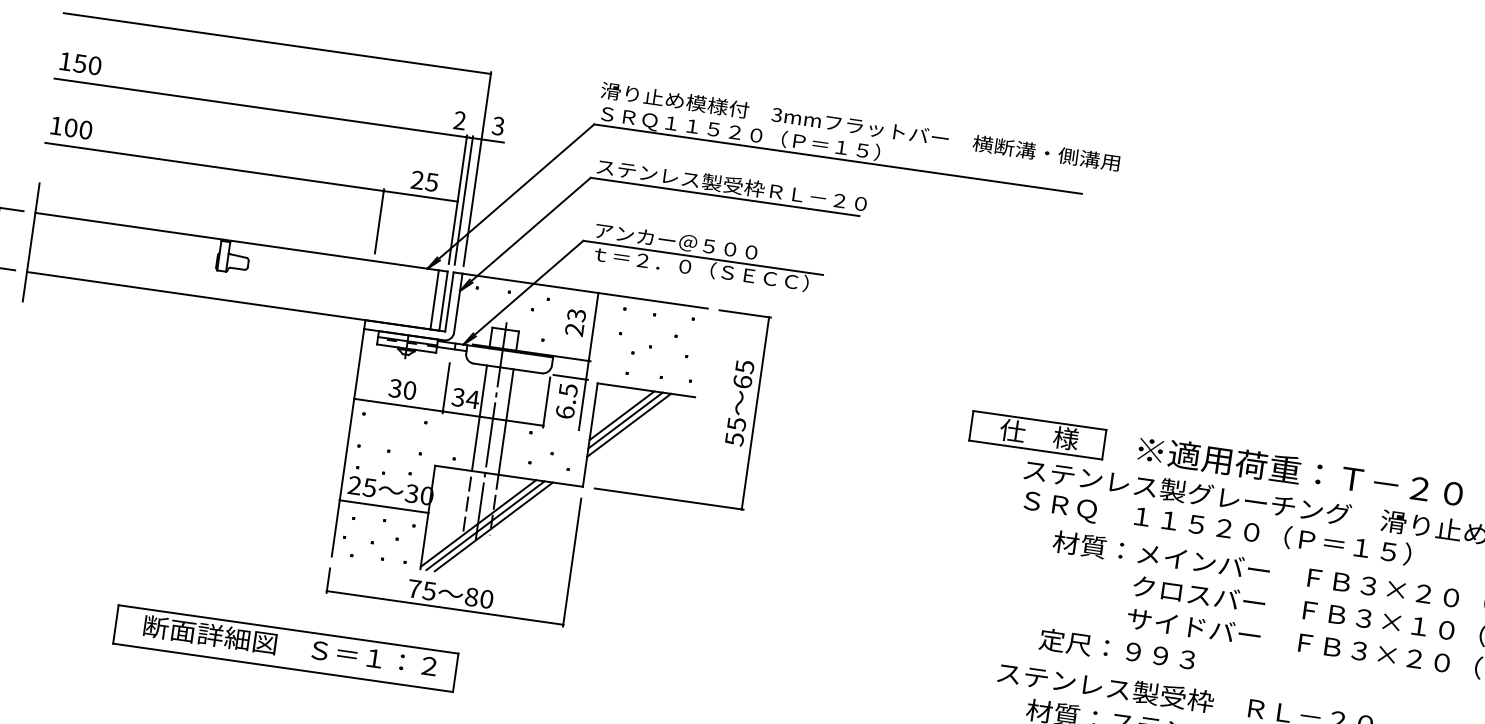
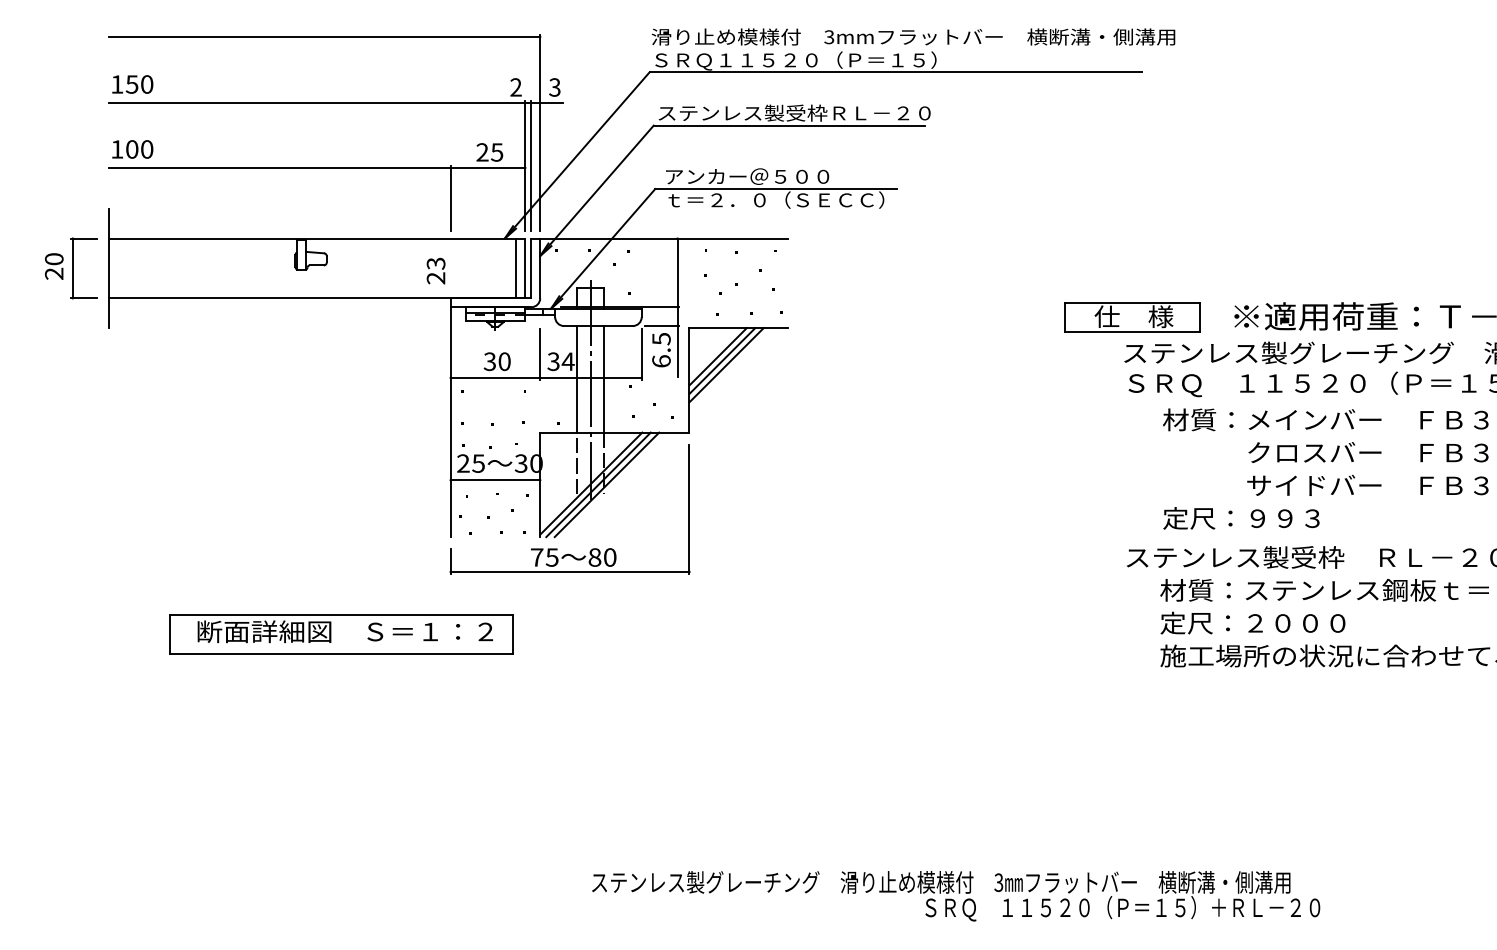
text: (575, 321) -> (435, 270), moved
part: (729, 417) -> (824, 343), removed
part: (286, 648) -> (341, 634), moved

